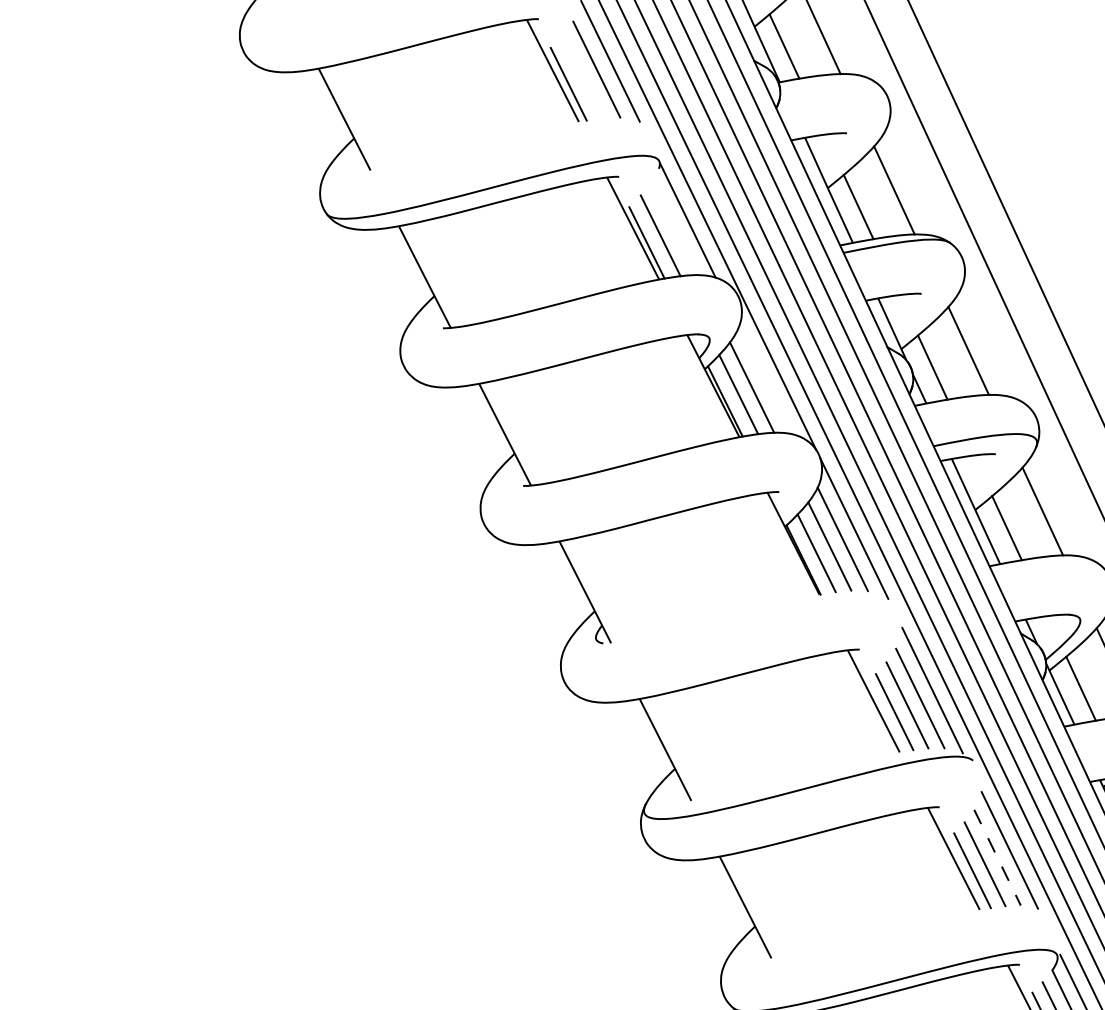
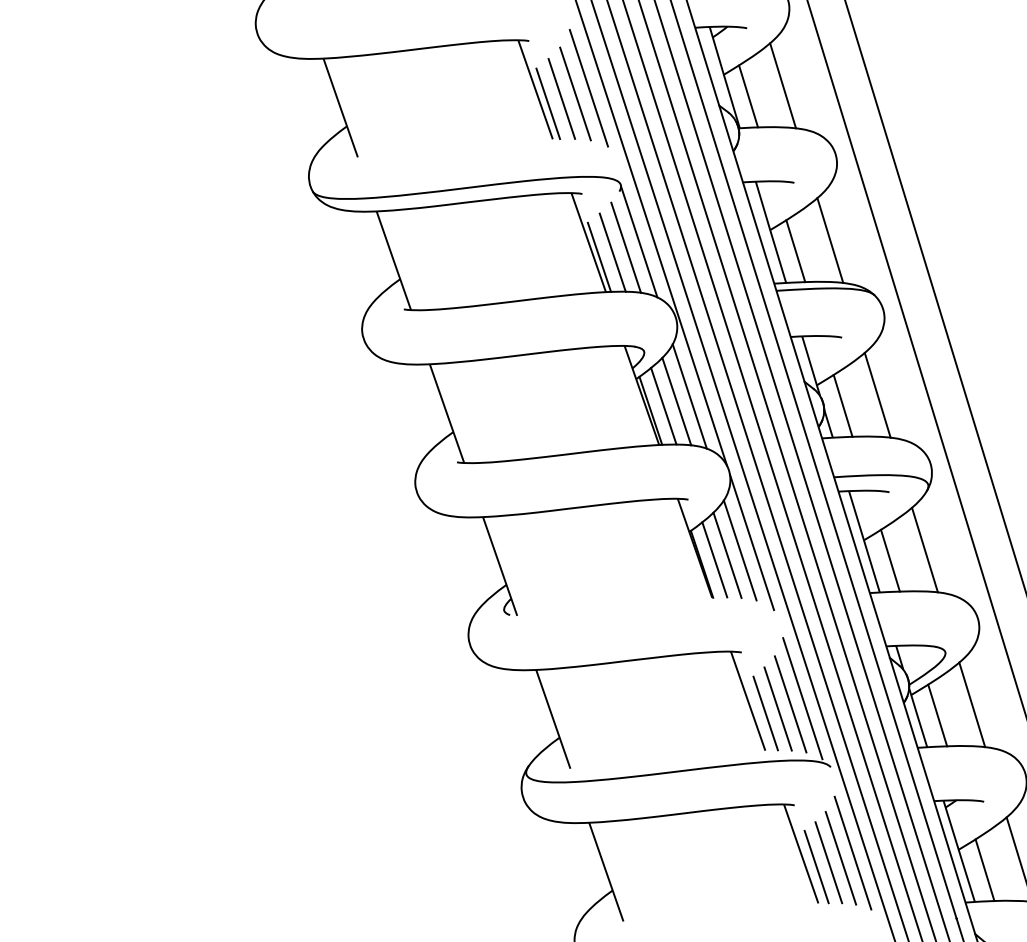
line: (582, 76) -> (561, 98), added
line: (673, 228) -> (625, 247), added
line: (765, 380) -> (689, 396), added
line: (997, 858) -> (840, 858), dashed -> solid

